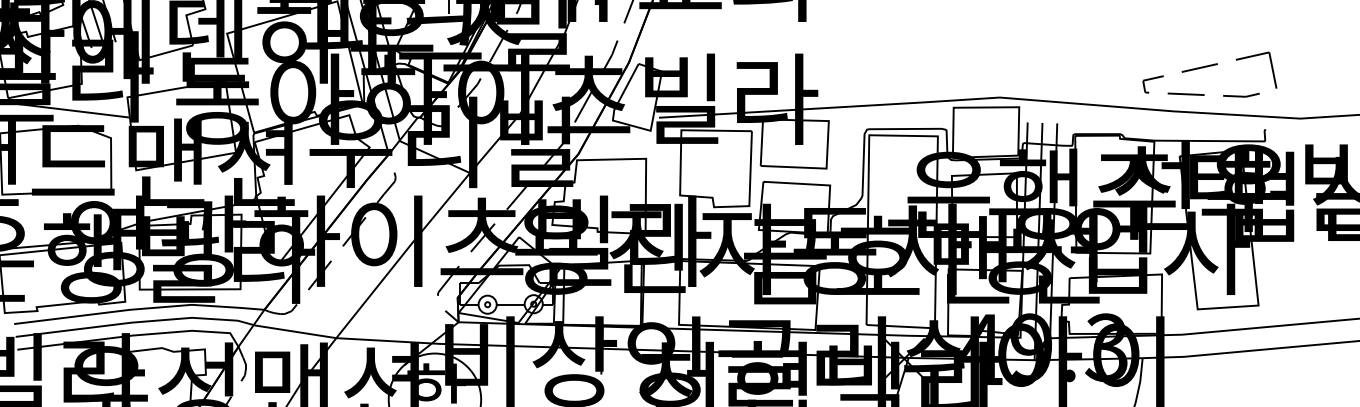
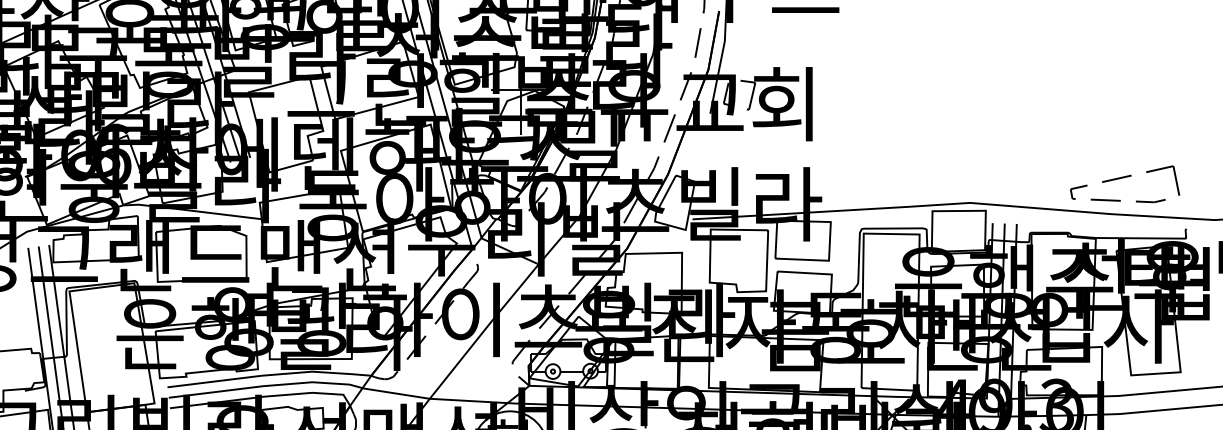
part: (1209, 67) -> (1124, 178), moved

